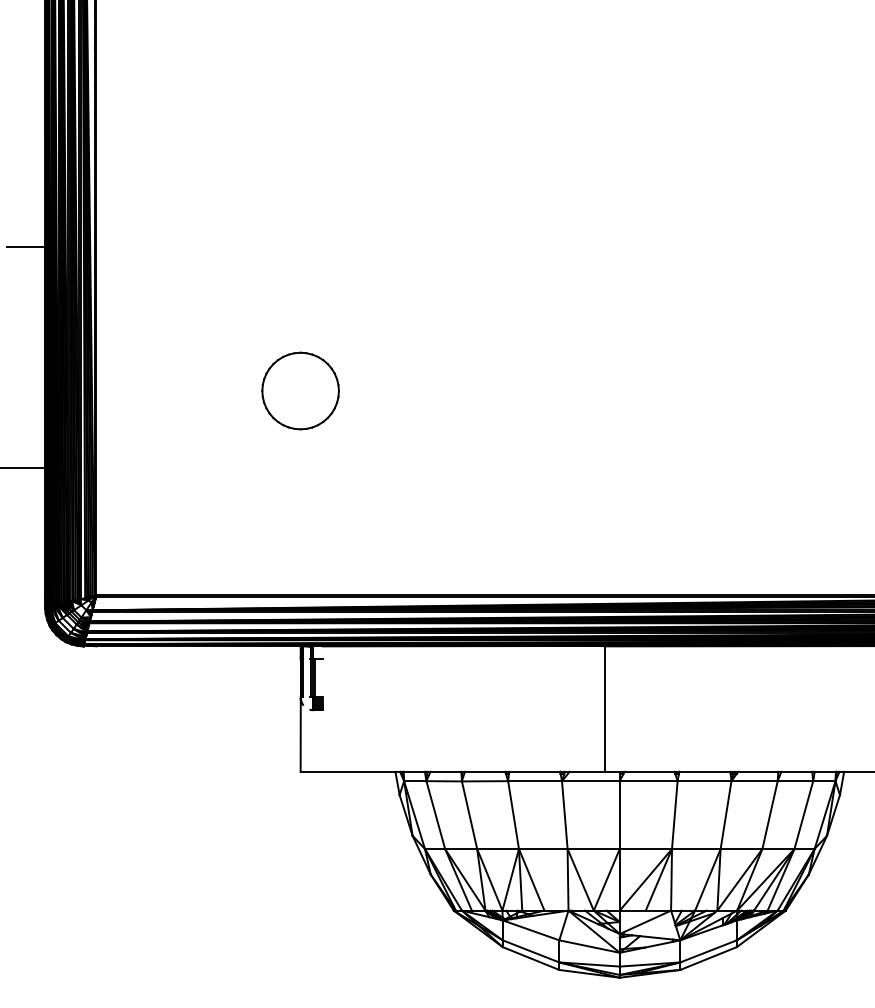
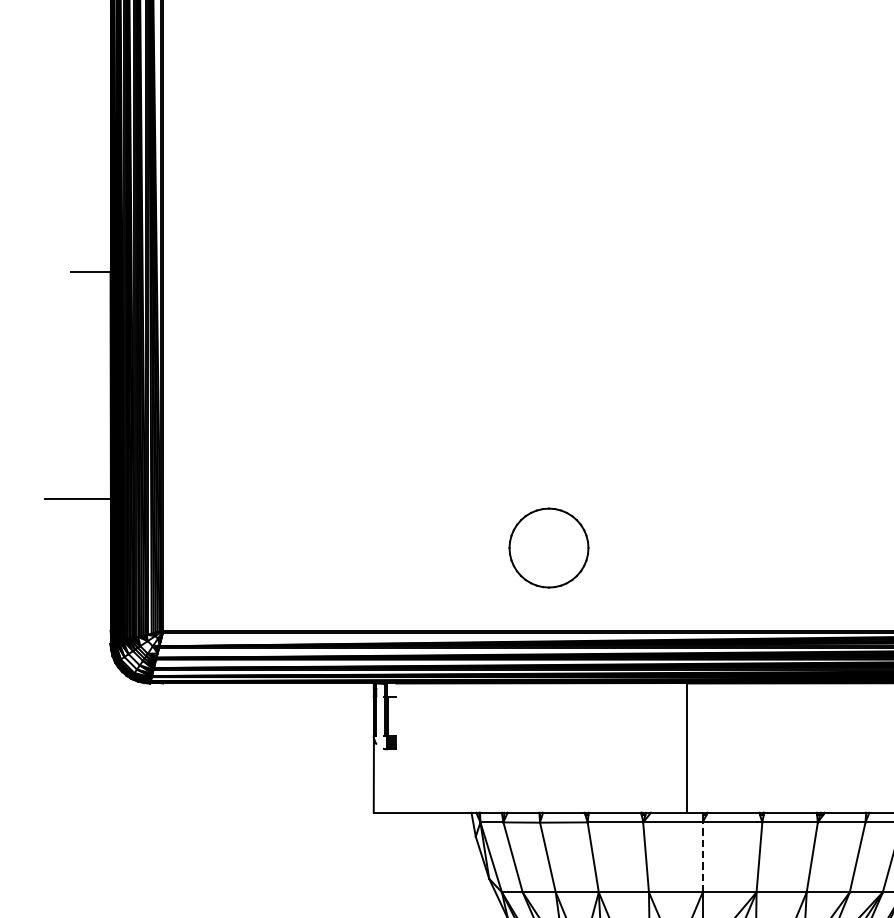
part: (300, 390) -> (548, 547), moved
line: (619, 815) -> (702, 857), solid -> dashed

